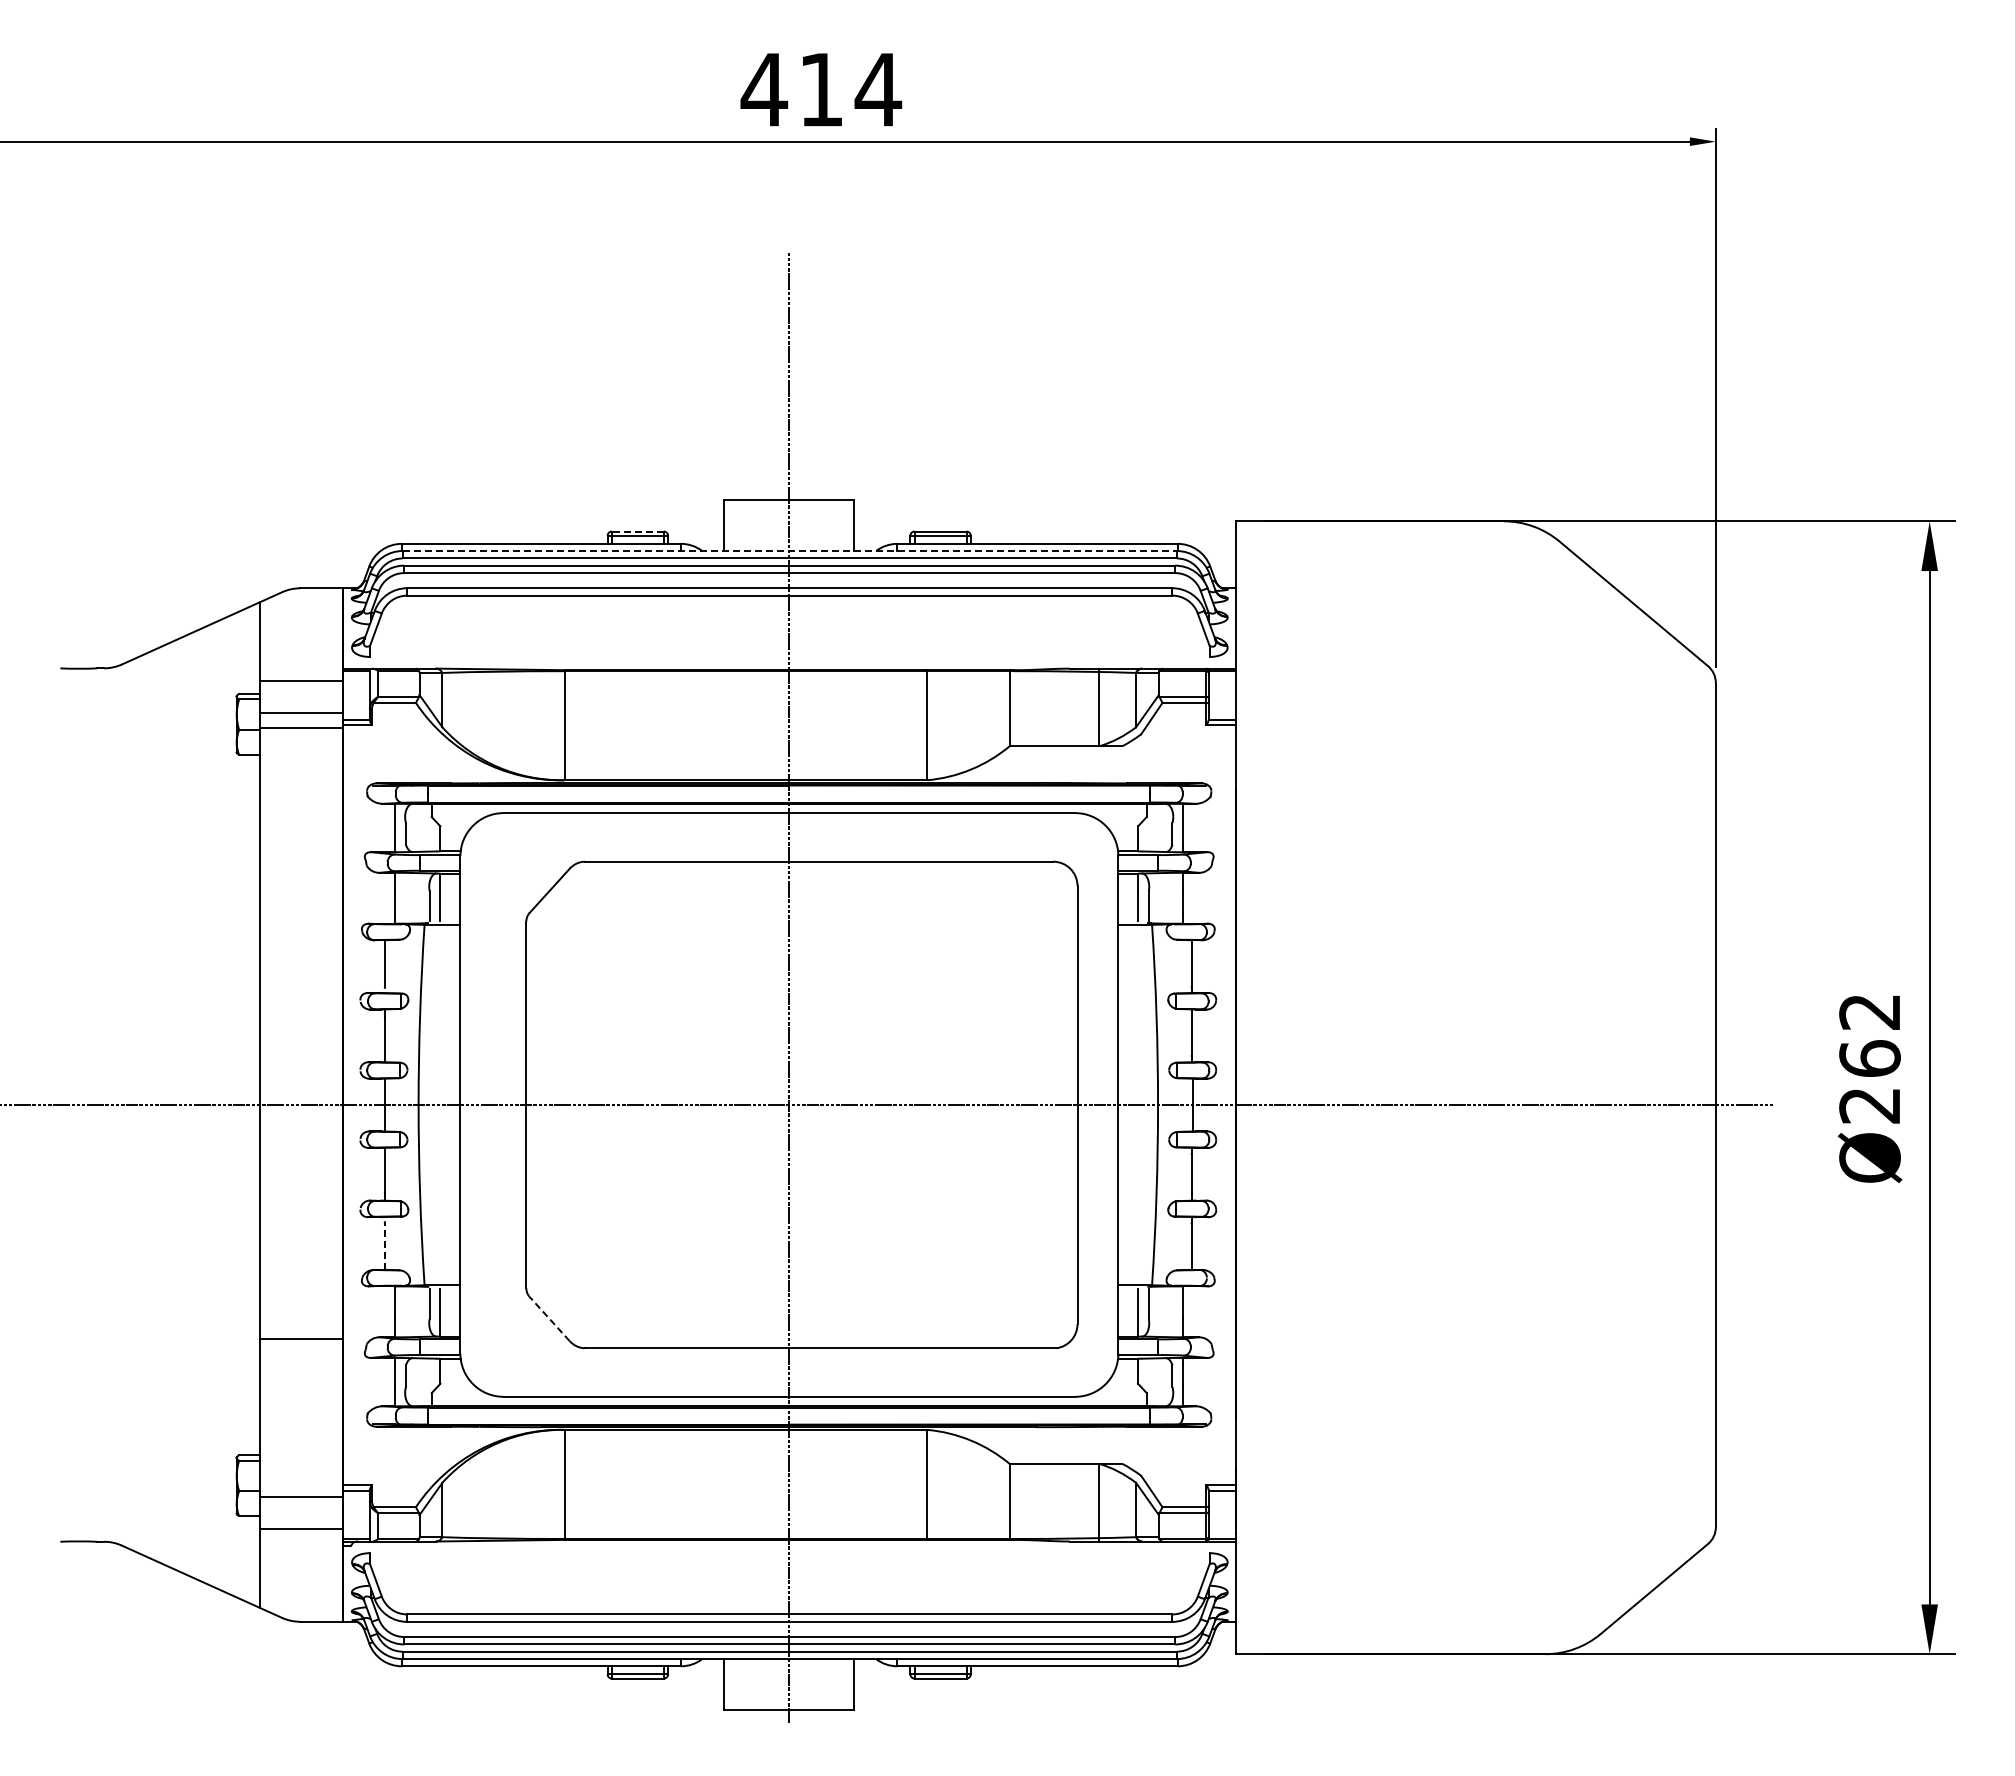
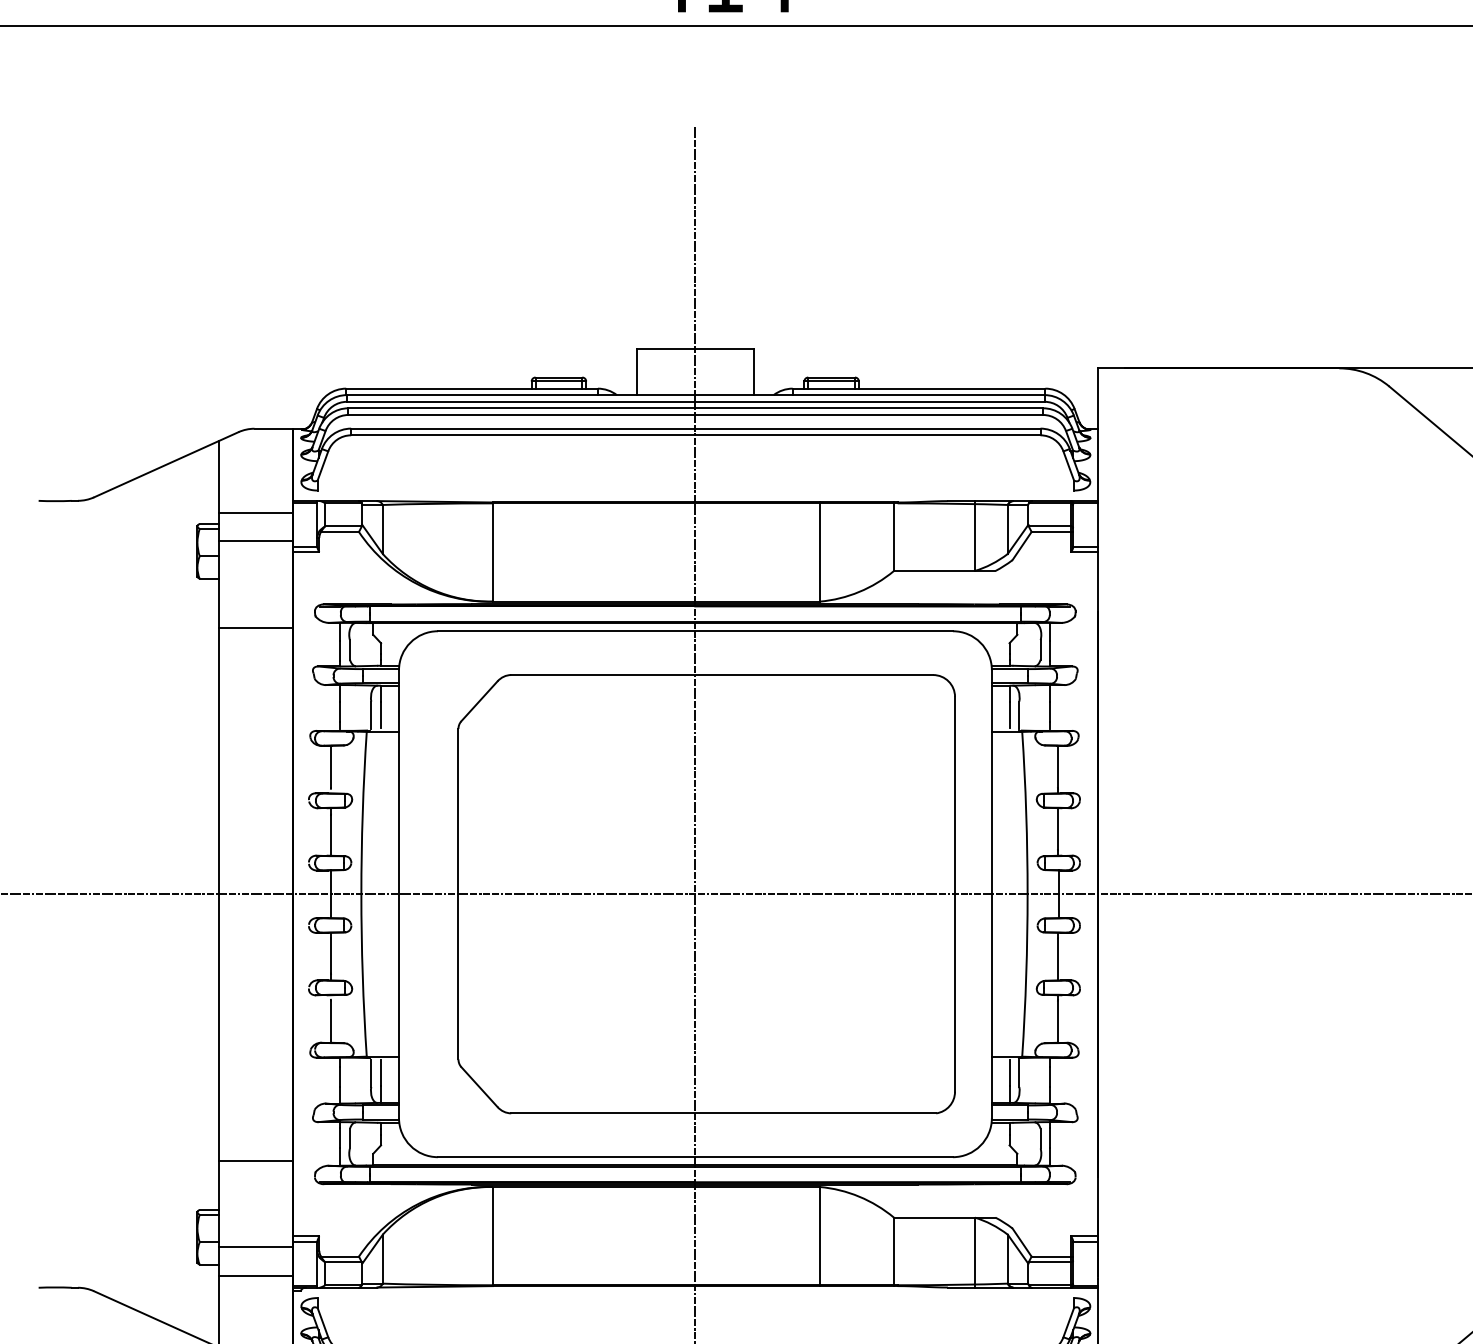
line: (637, 531) -> (558, 377), dashed -> solid
line: (790, 551) -> (696, 395), dashed -> solid
line: (301, 728) -> (255, 628), moved
line: (384, 1245) -> (330, 1020), dashed -> solid
line: (549, 1318) -> (479, 1086), dashed -> solid
line: (301, 1338) -> (255, 1160), moved

